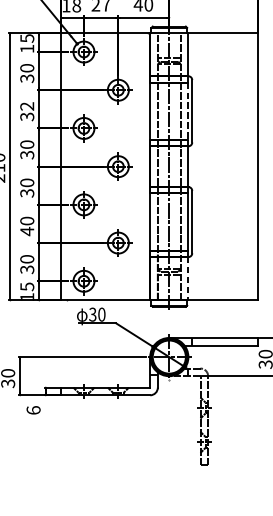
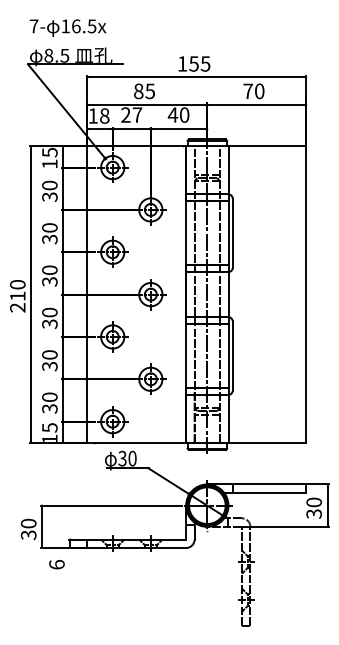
text: (26, 106) -> (49, 227), 32 -> 30
line: (188, 111) -> (228, 233), dashed -> solid
text: (26, 231) -> (49, 366), 40 -> 30
line: (188, 278) -> (228, 418), dashed -> solid

